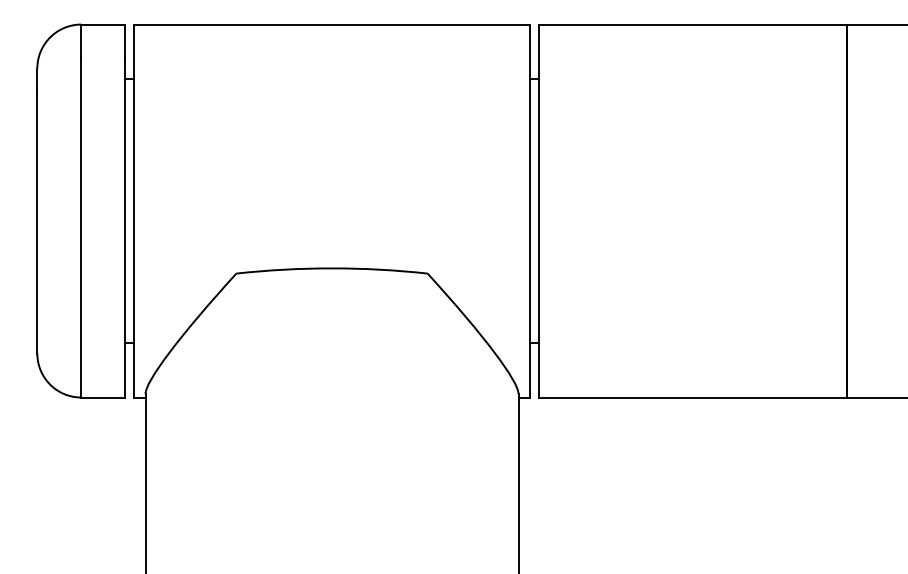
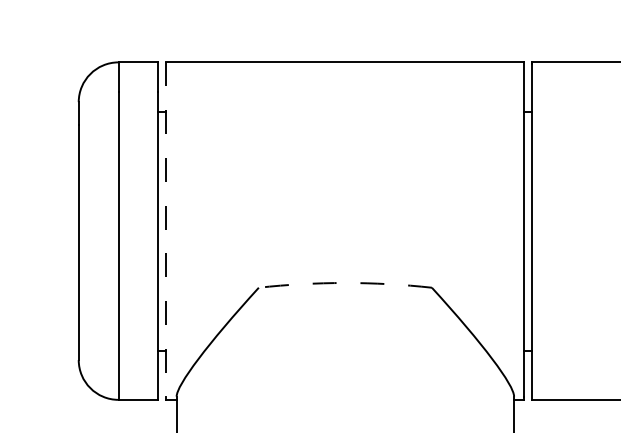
line: (134, 209) -> (166, 229), solid -> dashed
arc: (332, 268) -> (345, 283), solid -> dashed

